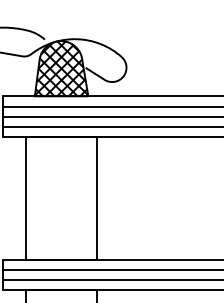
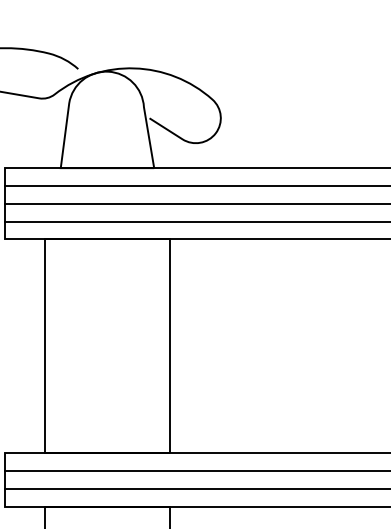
hatch: (61, 68) -> (107, 119), removed

